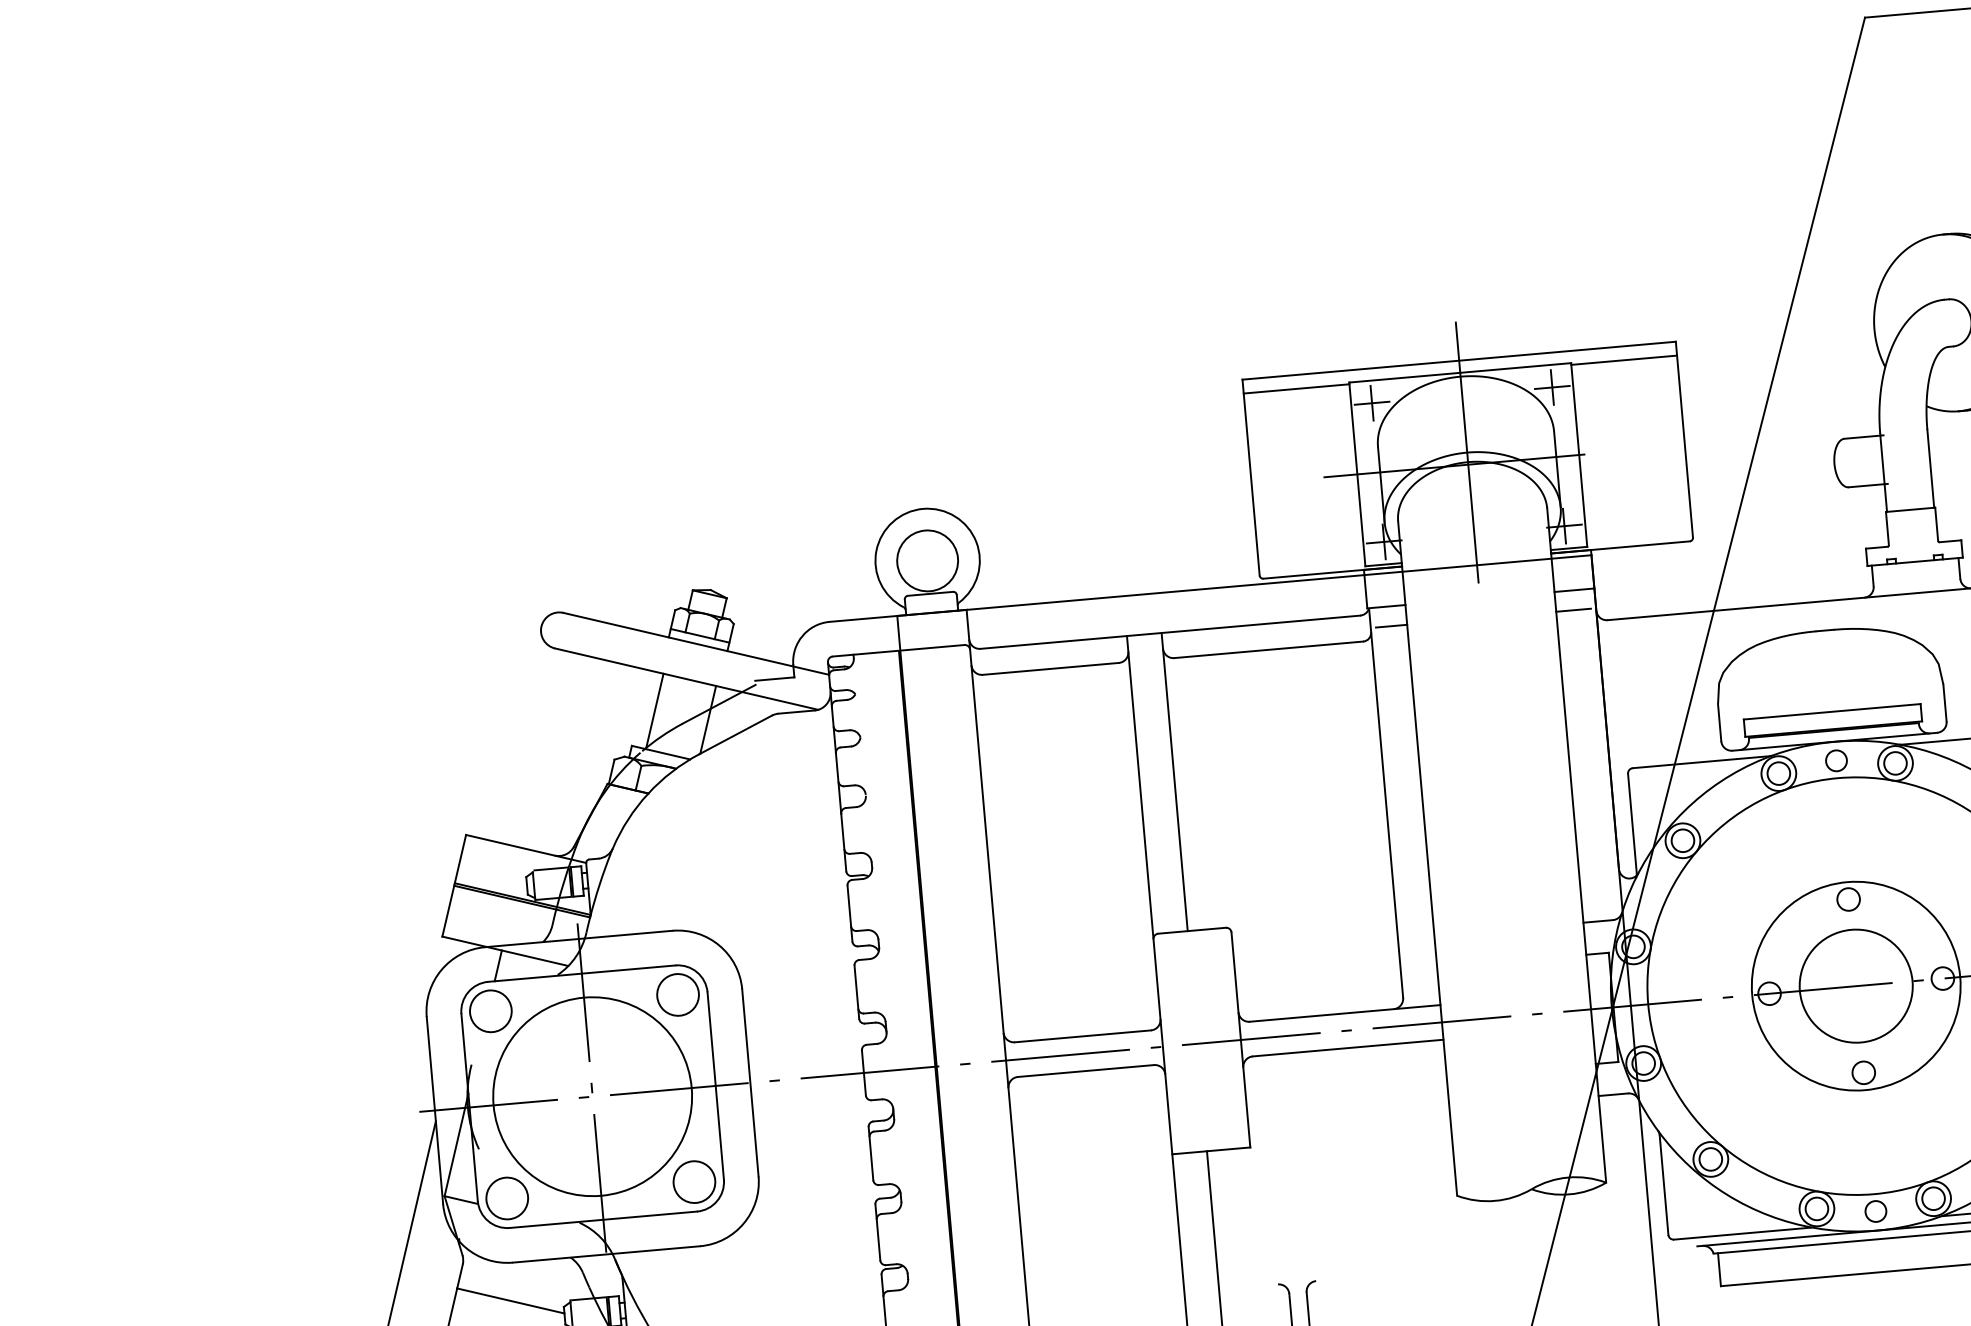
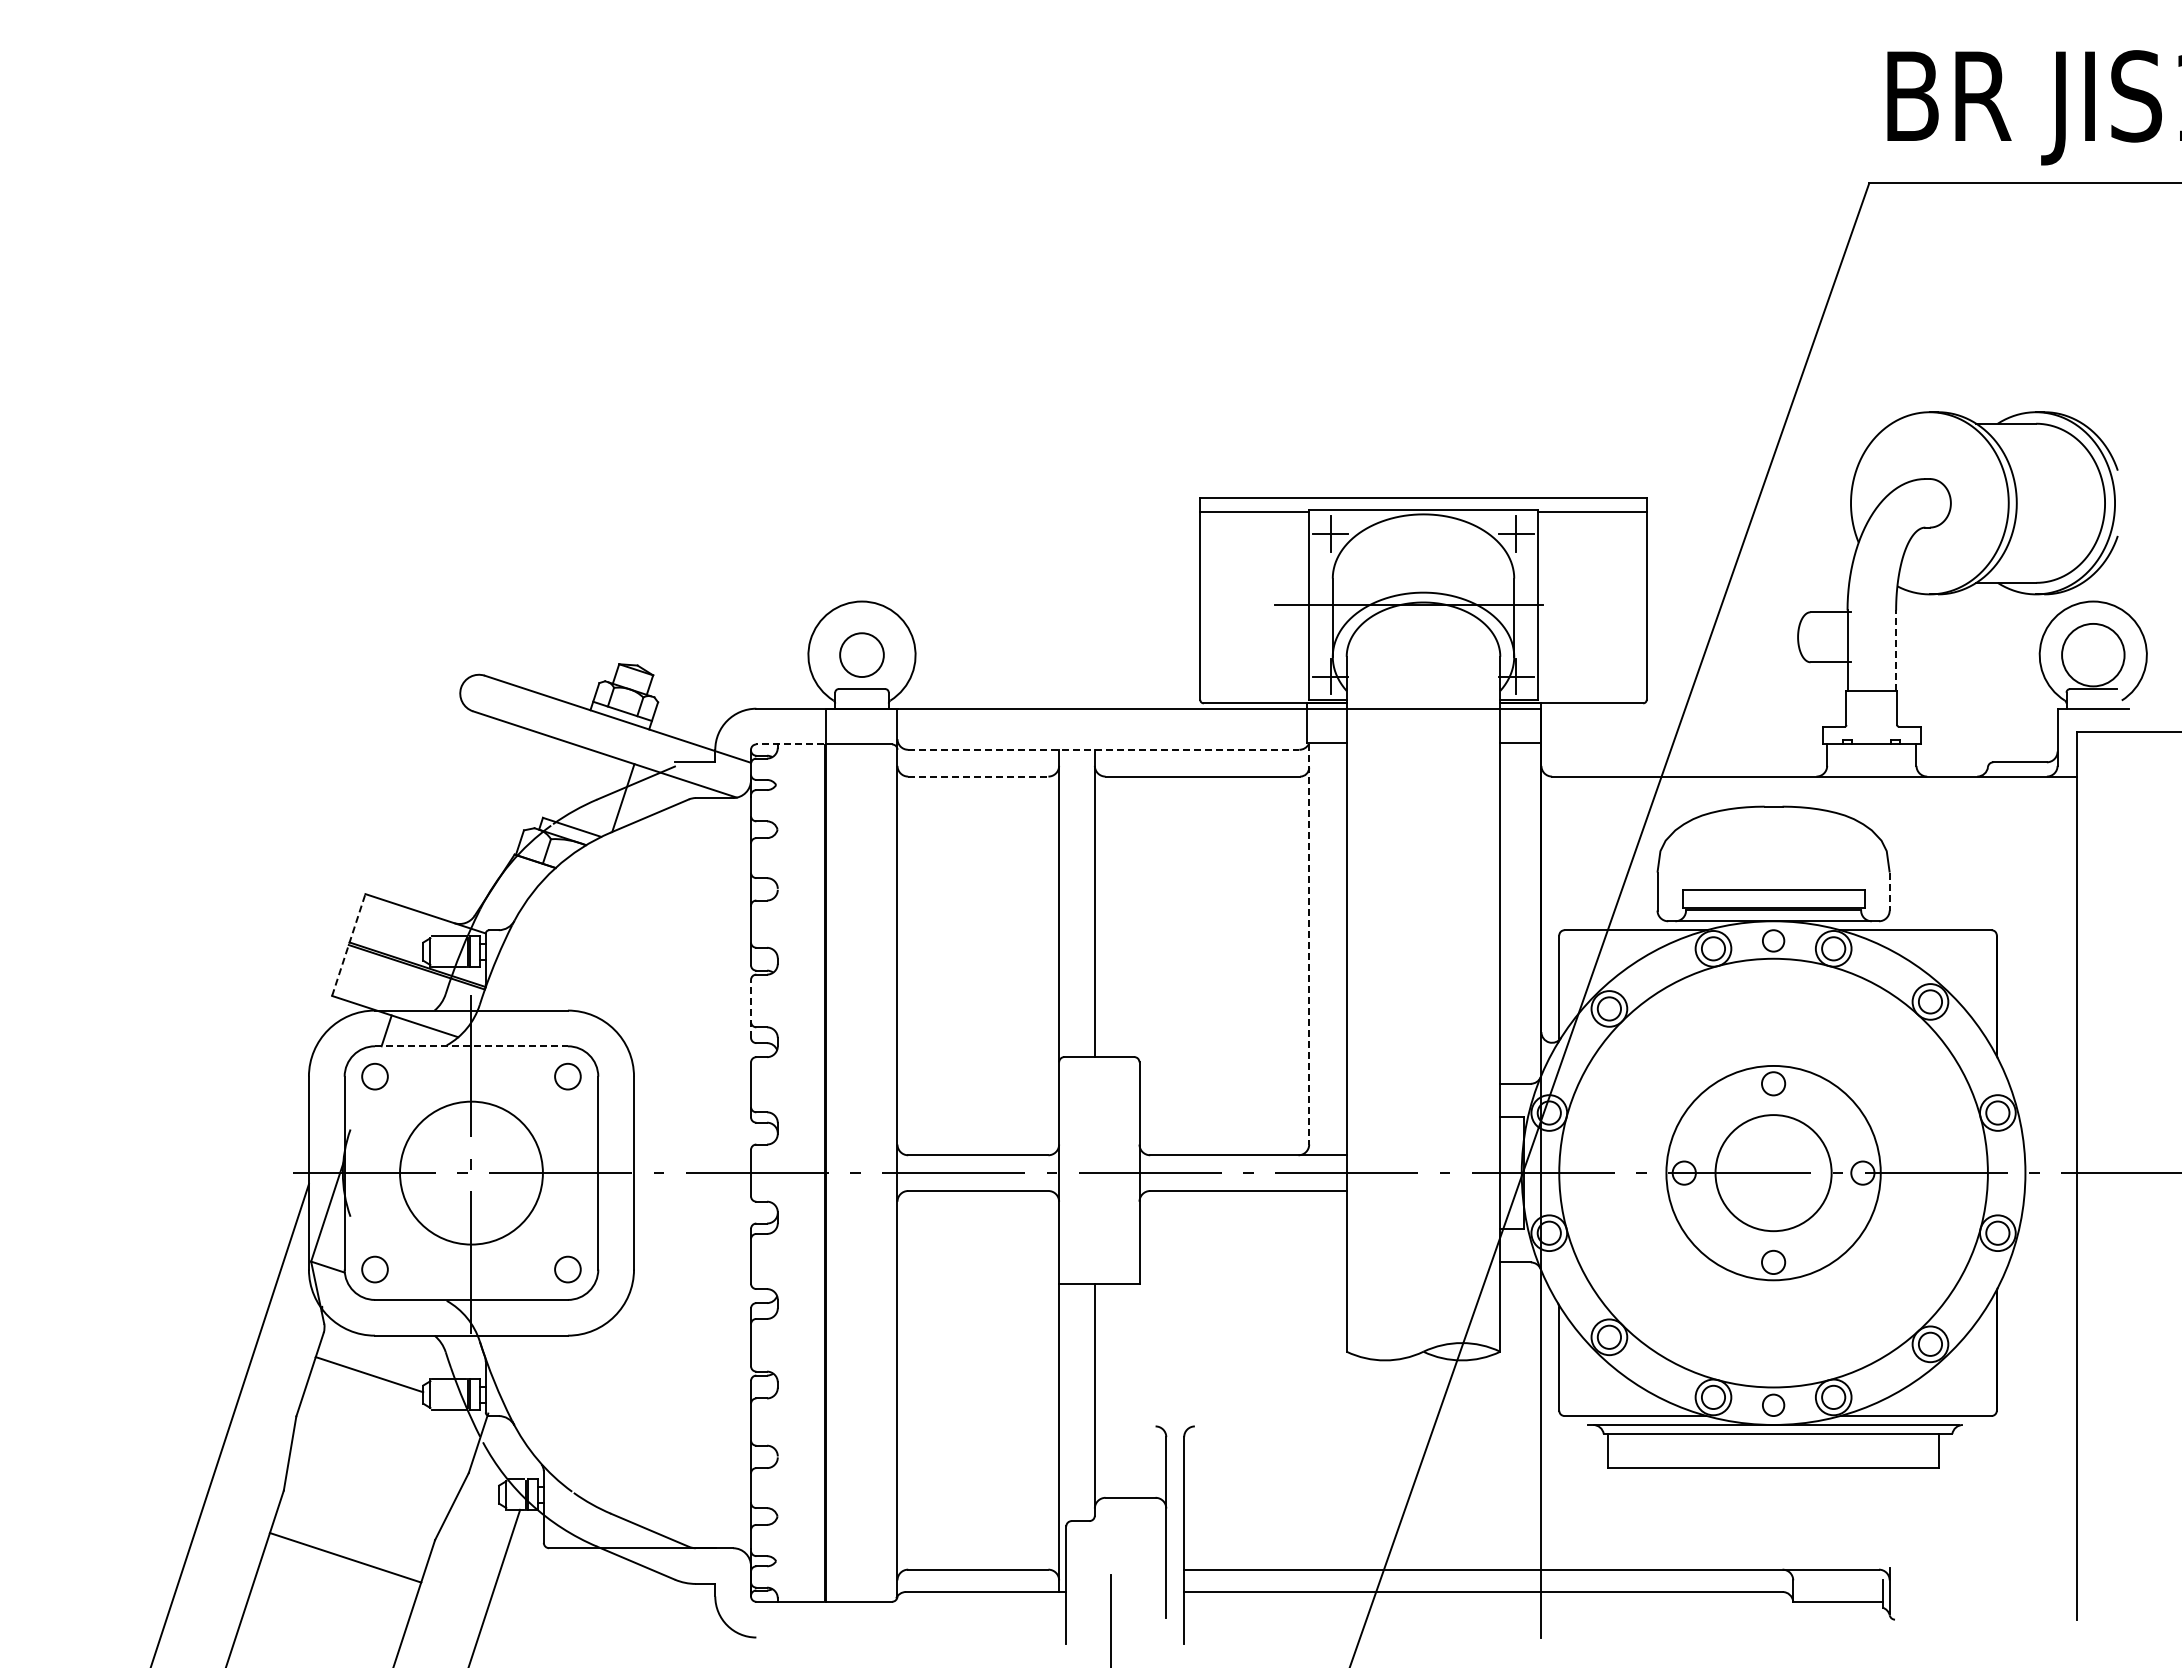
line: (1467, 452) -> (1423, 592), removed
line: (1931, 468) -> (1896, 650), solid -> dashed
circle: (927, 560) -> (861, 654), size x0.7
line: (1573, 610) -> (1518, 763), removed
line: (1391, 626) -> (1330, 763), removed
line: (1170, 631) -> (1103, 749), solid -> dashed
line: (865, 653) -> (790, 744), solid -> dashed
line: (1051, 668) -> (978, 776), solid -> dashed
line: (1944, 704) -> (1889, 892), solid -> dashed
line: (654, 711) -> (569, 784), removed
line: (1386, 804) -> (1309, 945), solid -> dashed
line: (454, 886) -> (348, 945), solid -> dashed
line: (850, 913) -> (751, 1008), solid -> dashed
line: (581, 973) -> (471, 1046), solid -> dashed
circle: (677, 994) -> (567, 1076), size x0.6
circle: (490, 1011) -> (374, 1076), size x0.6
circle: (592, 1097) -> (471, 1173), size x0.7
circle: (694, 1182) -> (567, 1269), size x0.6
circle: (506, 1198) -> (374, 1269), size x0.6

